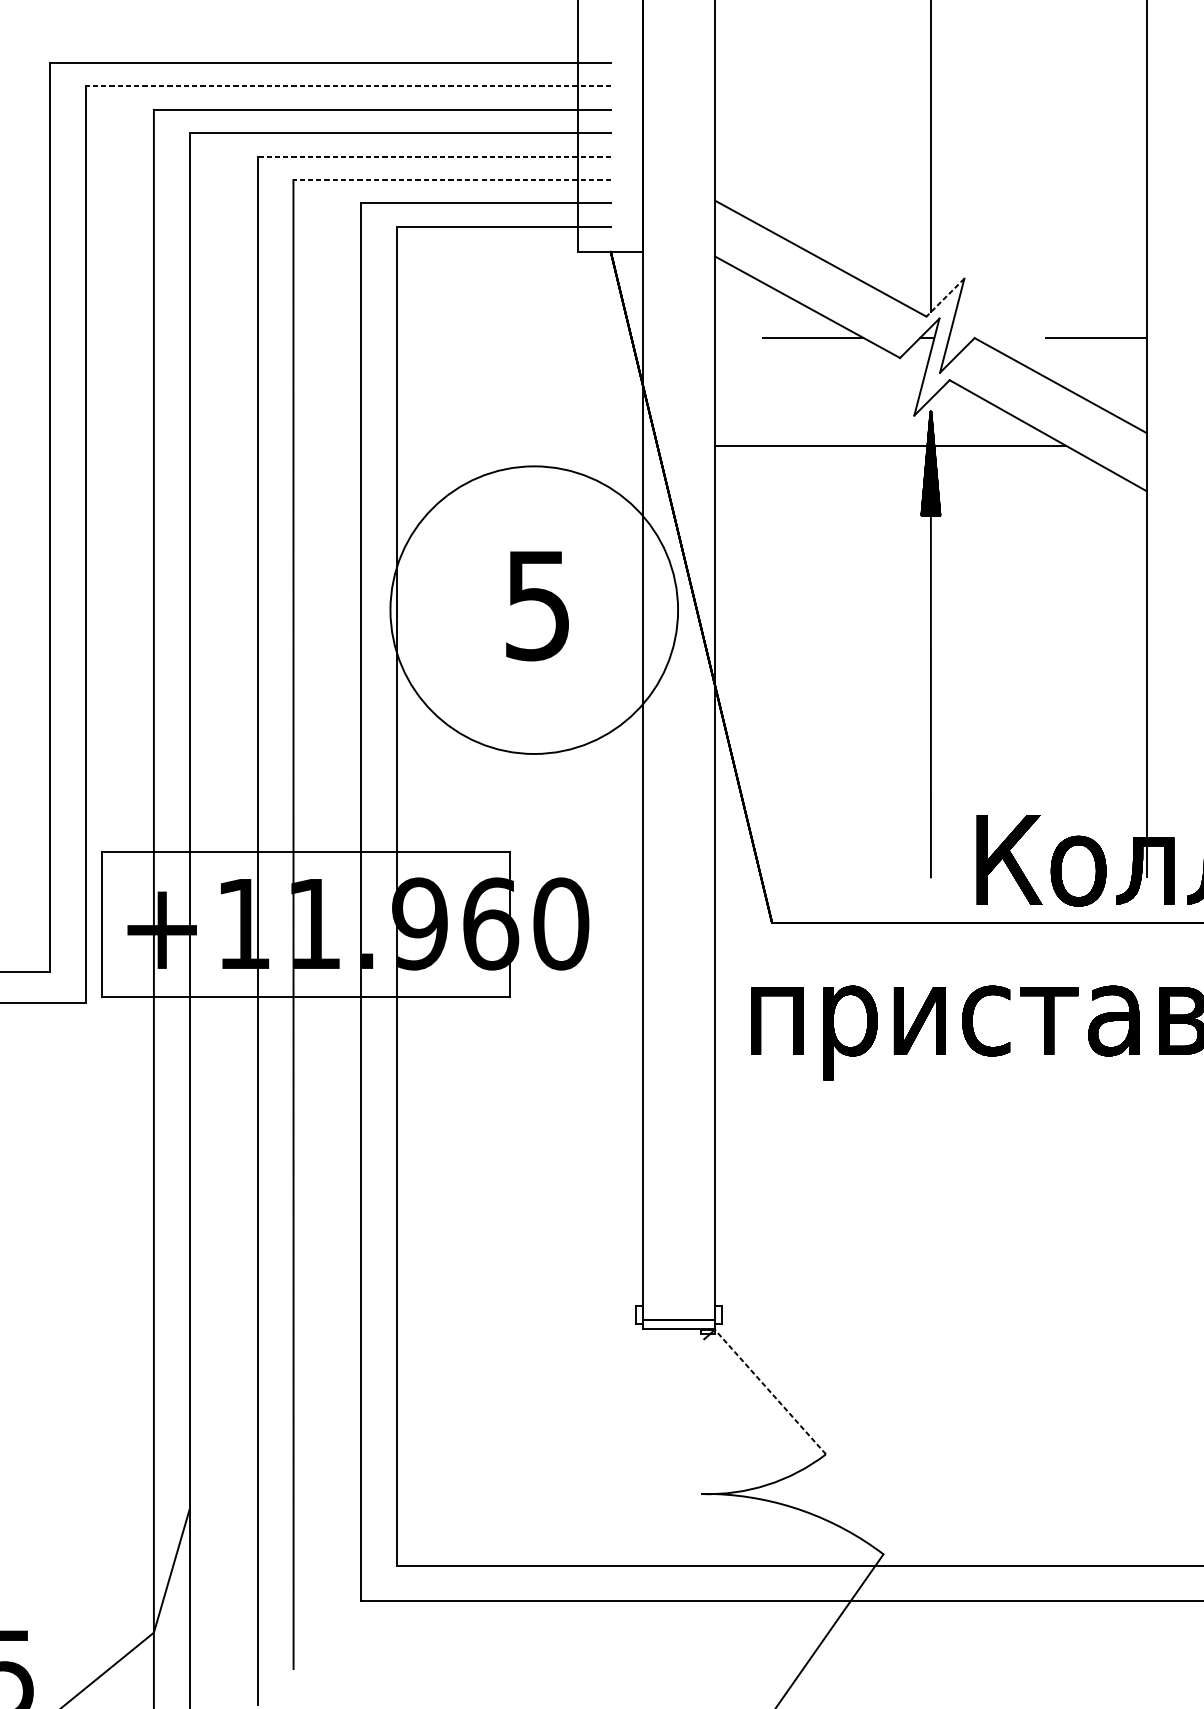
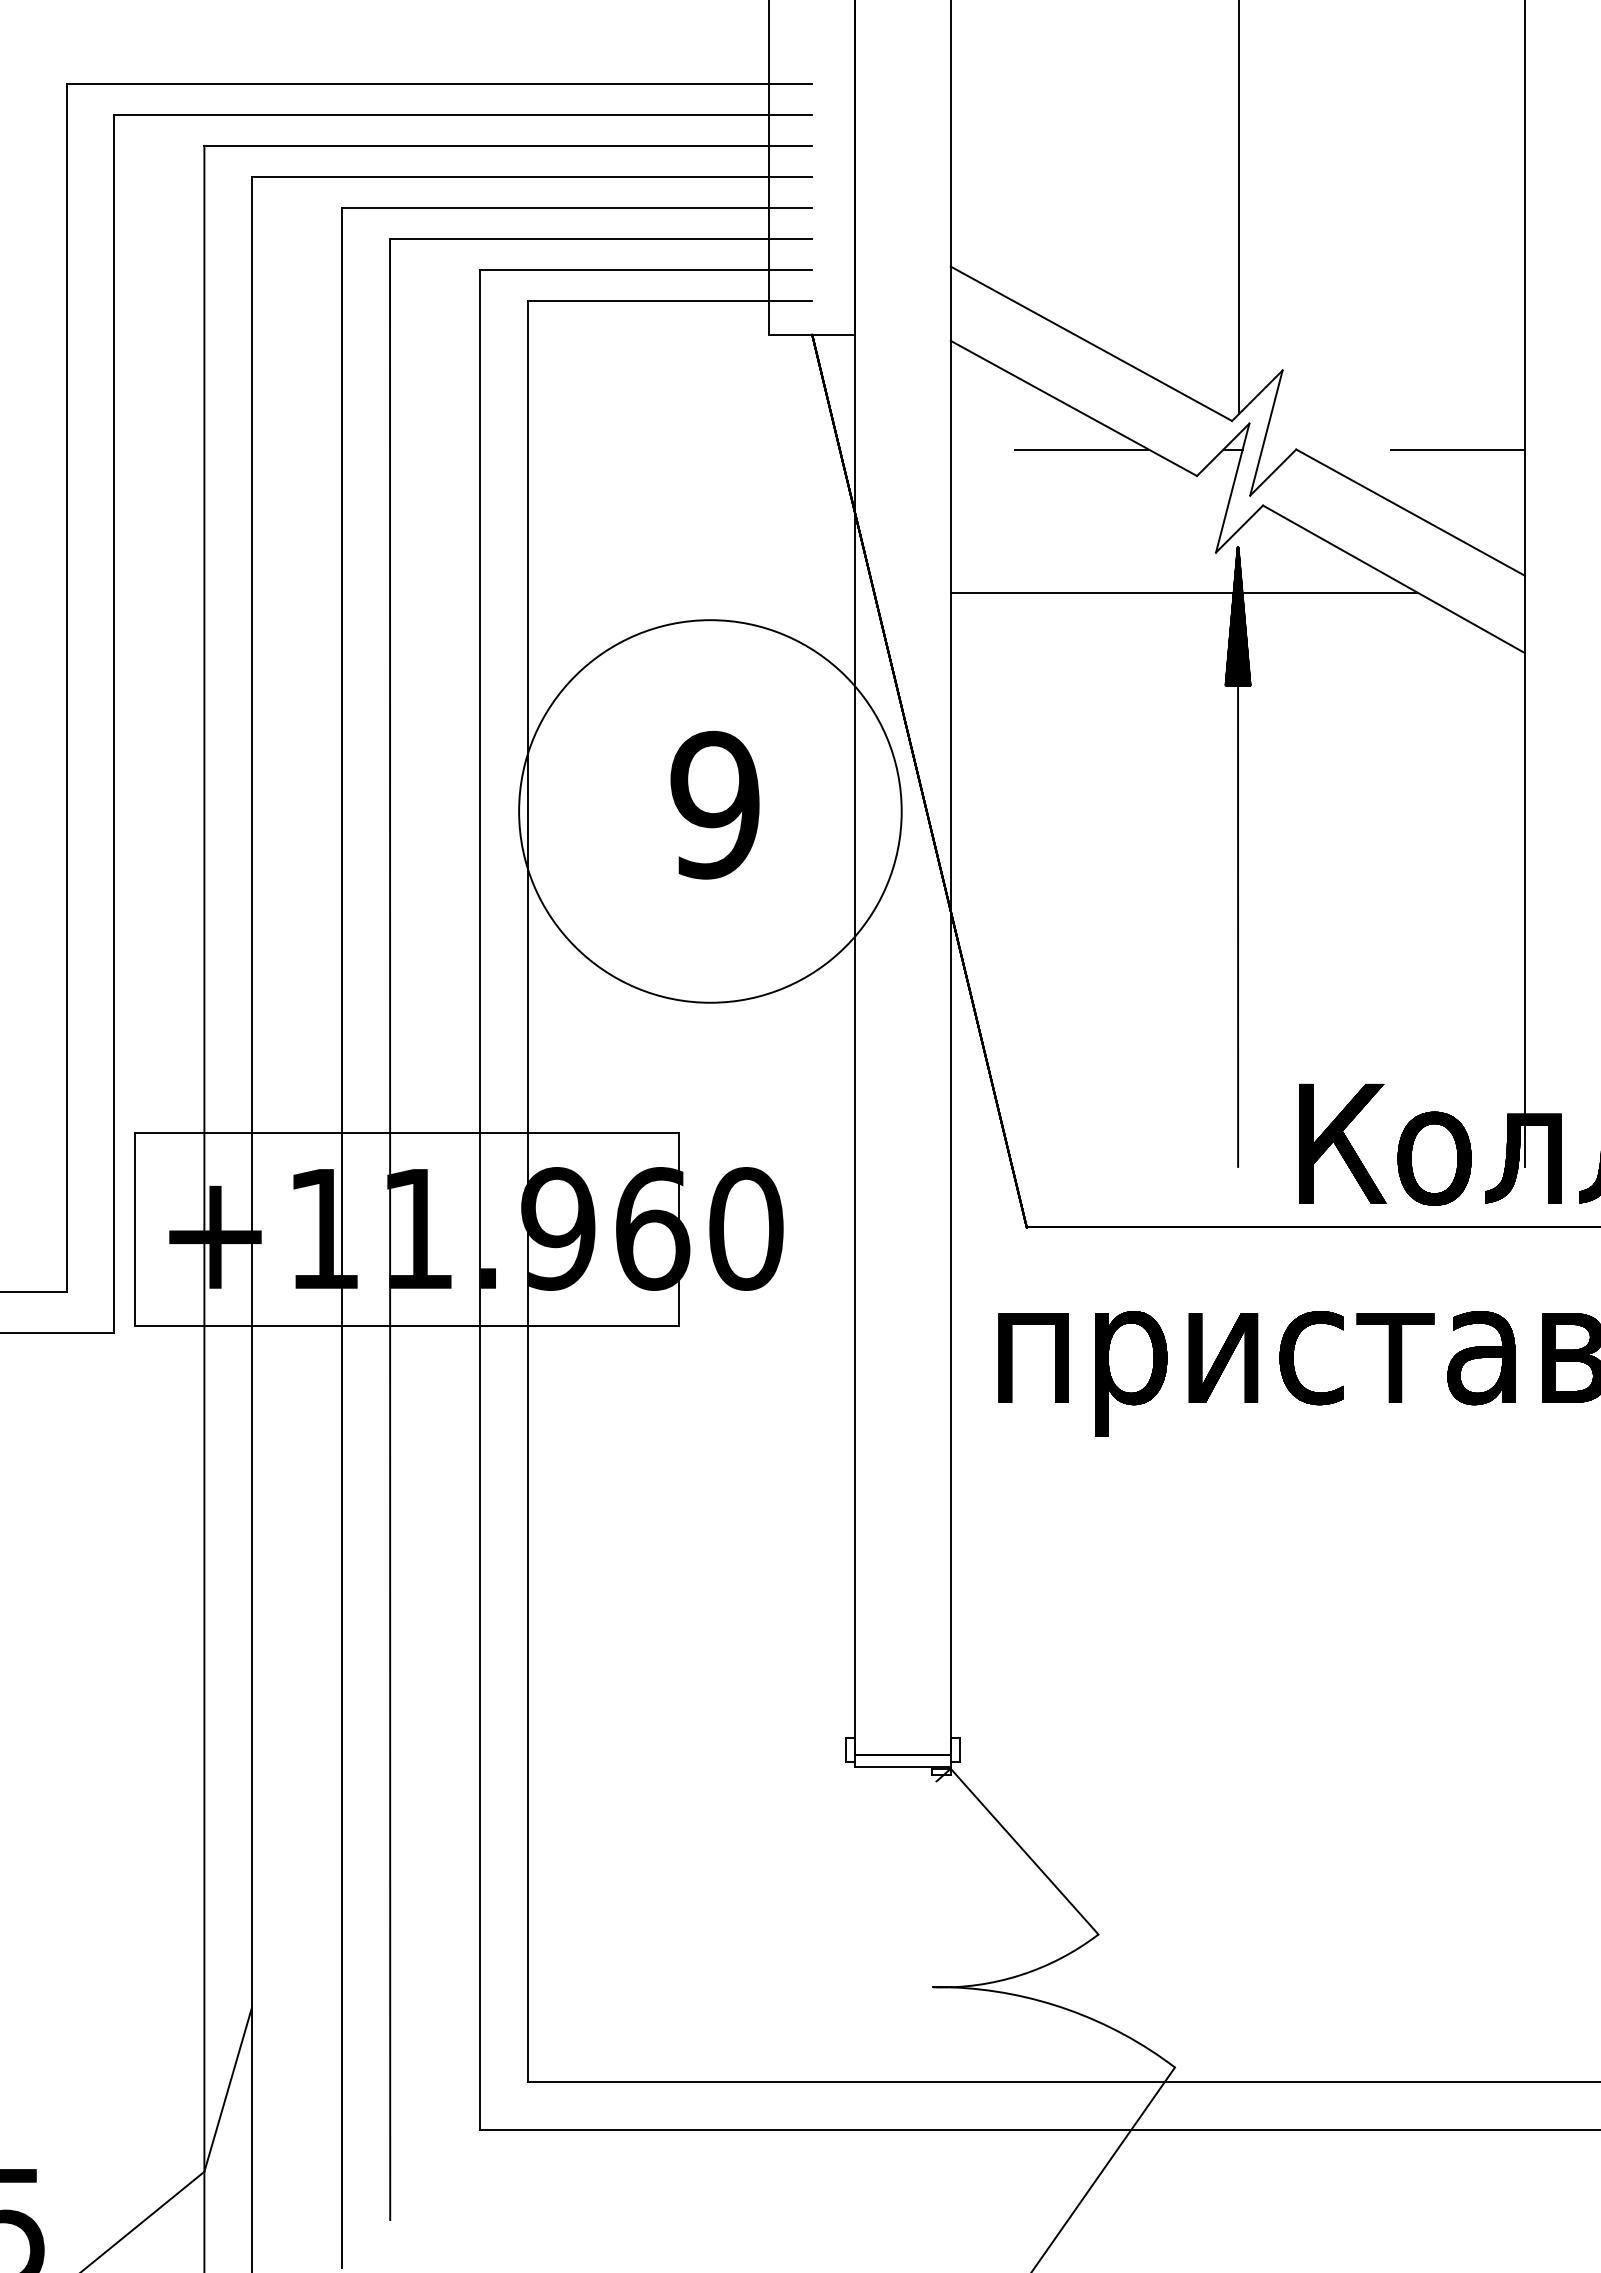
line: (348, 86) -> (463, 114), dashed -> solid
line: (434, 156) -> (577, 208), dashed -> solid
line: (451, 180) -> (600, 239), dashed -> solid
line: (945, 297) -> (1257, 395), dashed -> solid
text: (537, 604) -> (714, 804), 5 -> 9
line: (770, 1391) -> (1024, 1851), dashed -> solid

